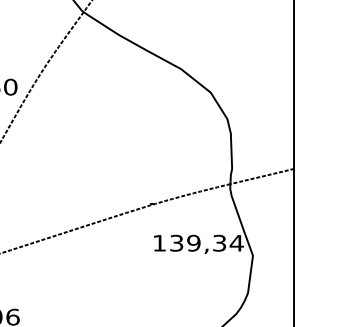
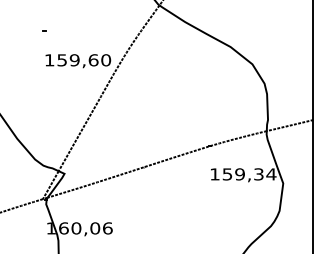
text: (176, 242) -> (227, 173), 139,34 -> 159,34

